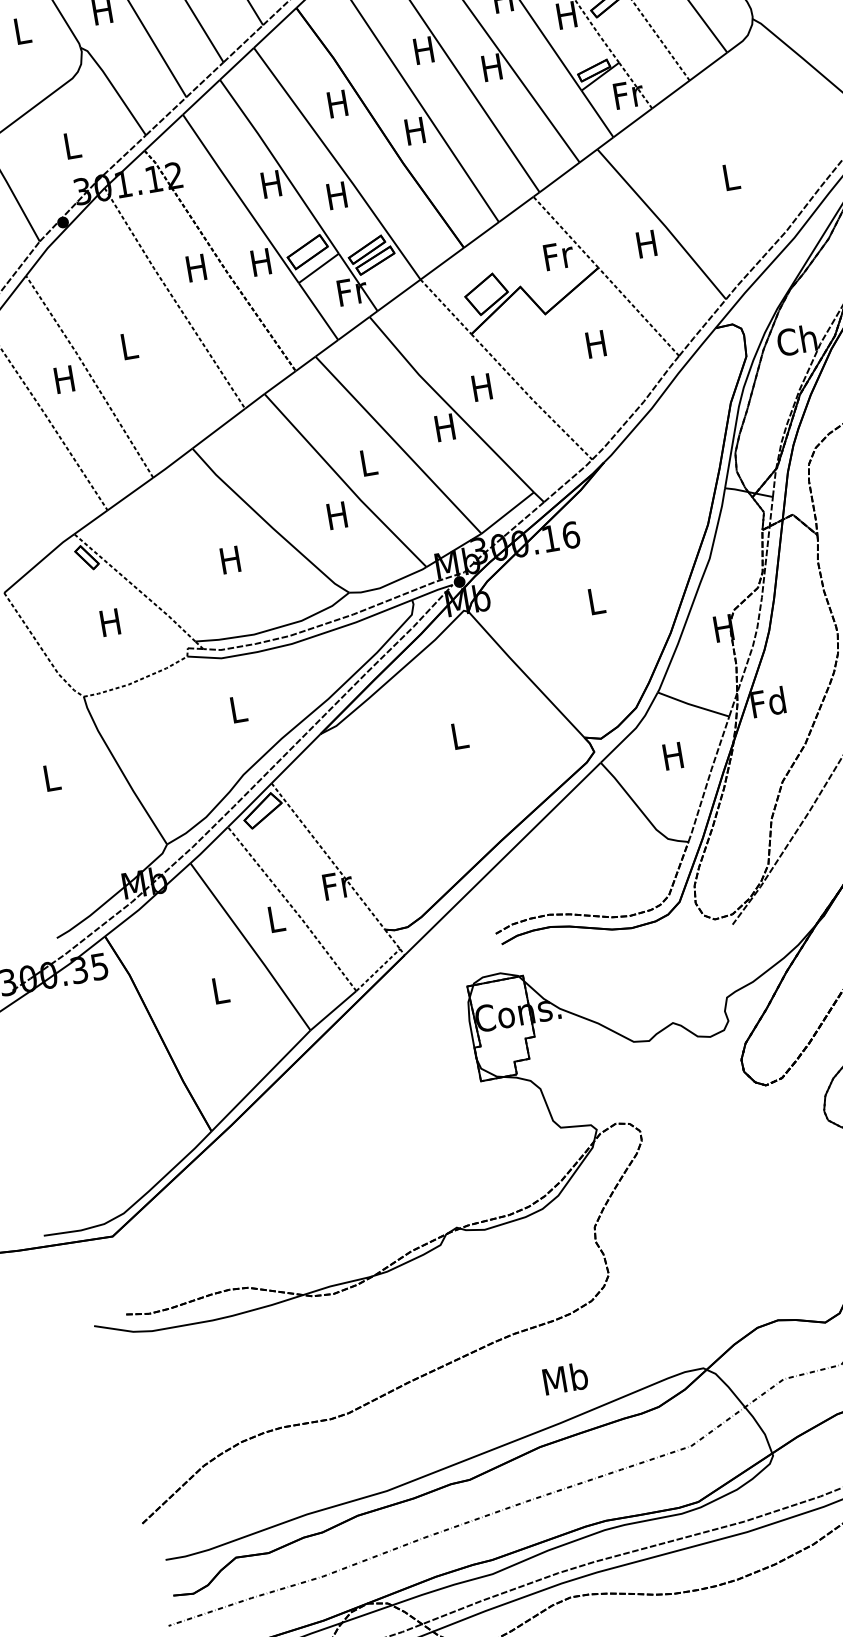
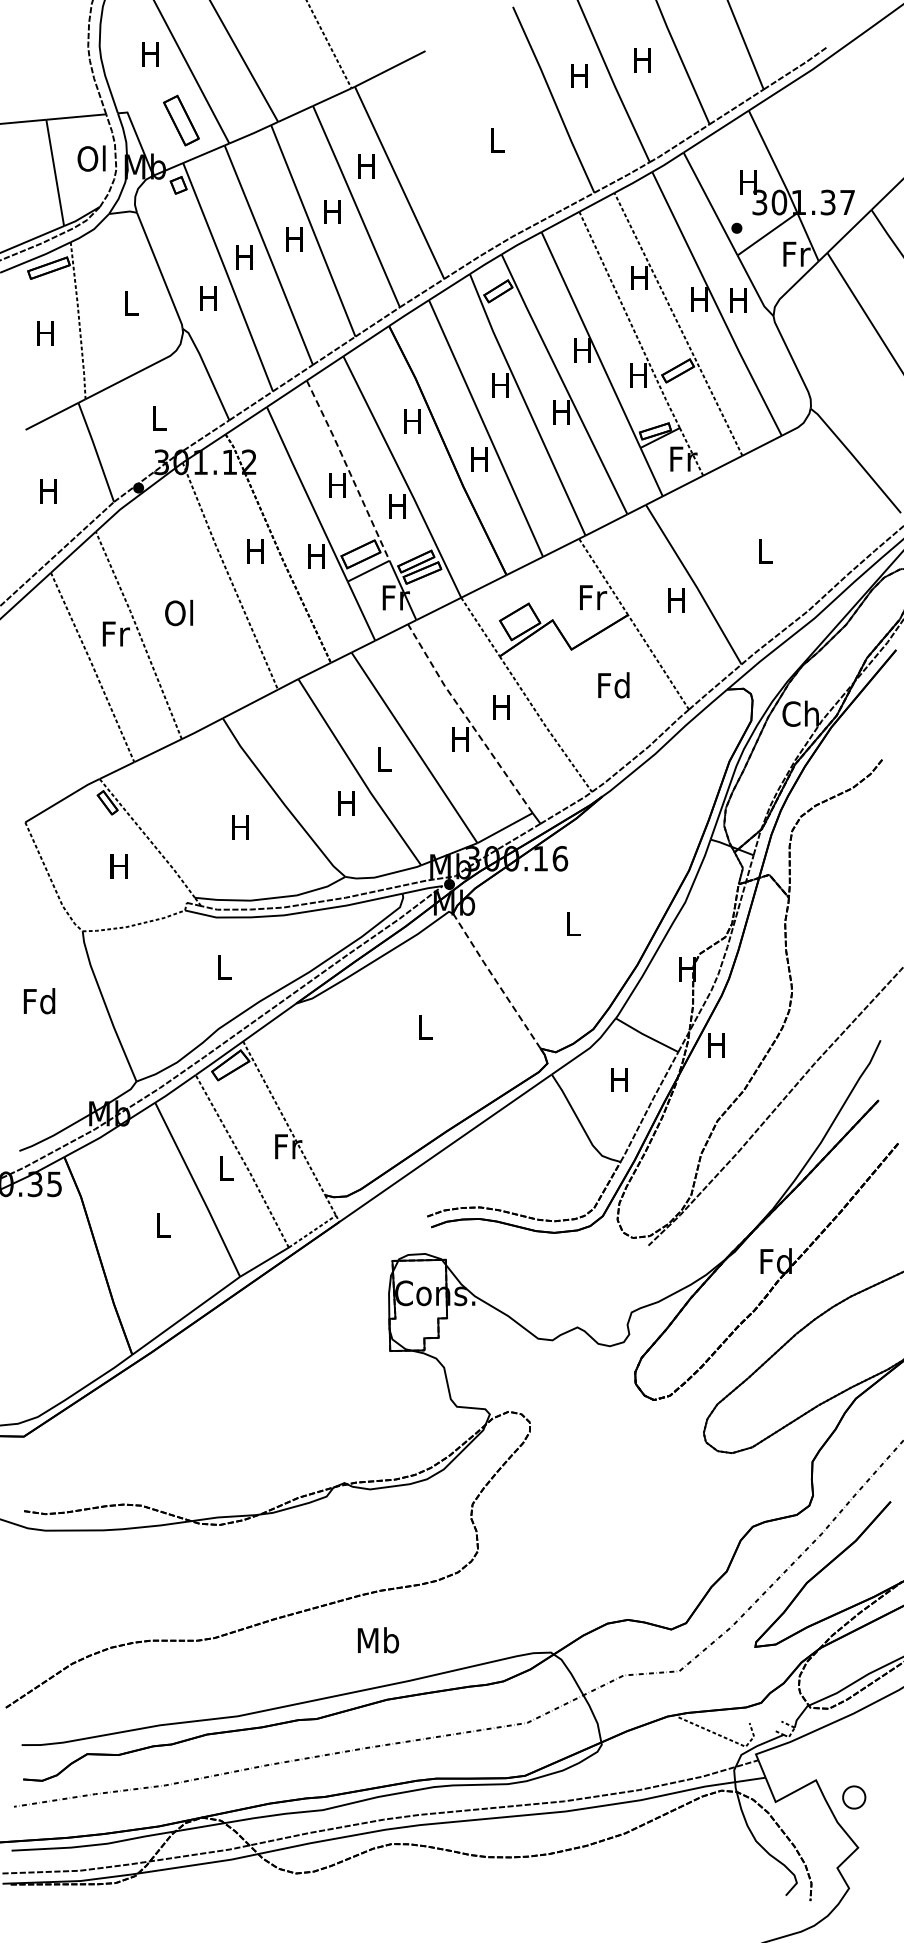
line: (279, 166) -> (348, 470), solid -> dashed
text: (595, 344) -> (613, 685), H -> Fd
text: (127, 345) -> (178, 612), L -> Ol
text: (65, 378) -> (116, 633), H -> Fr
line: (449, 405) -> (468, 719), solid -> dashed
line: (524, 674) -> (495, 980), solid -> dashed
text: (767, 701) -> (716, 1044), Fd -> H
text: (51, 777) -> (39, 1001), L -> Fd
text: (565, 1378) -> (378, 1640), moved

